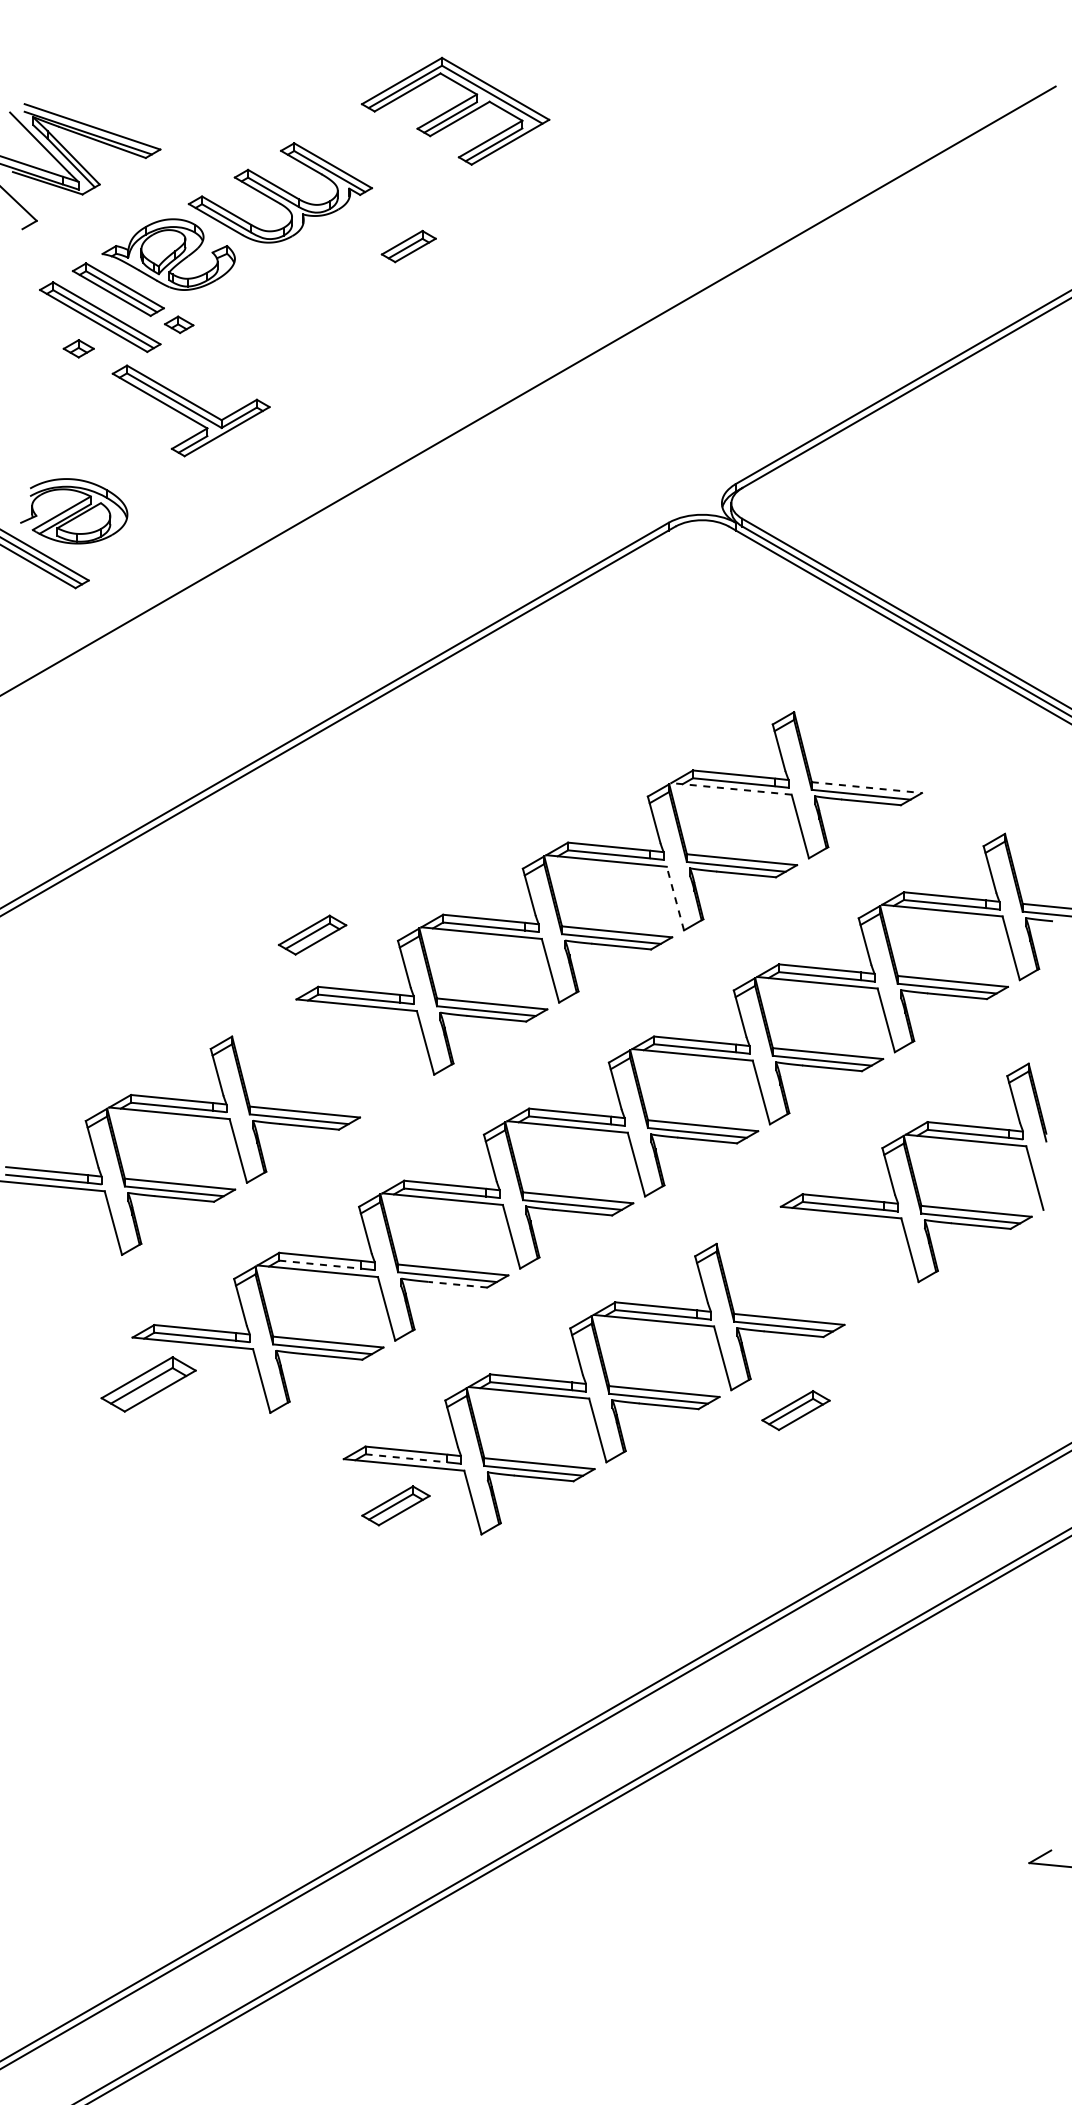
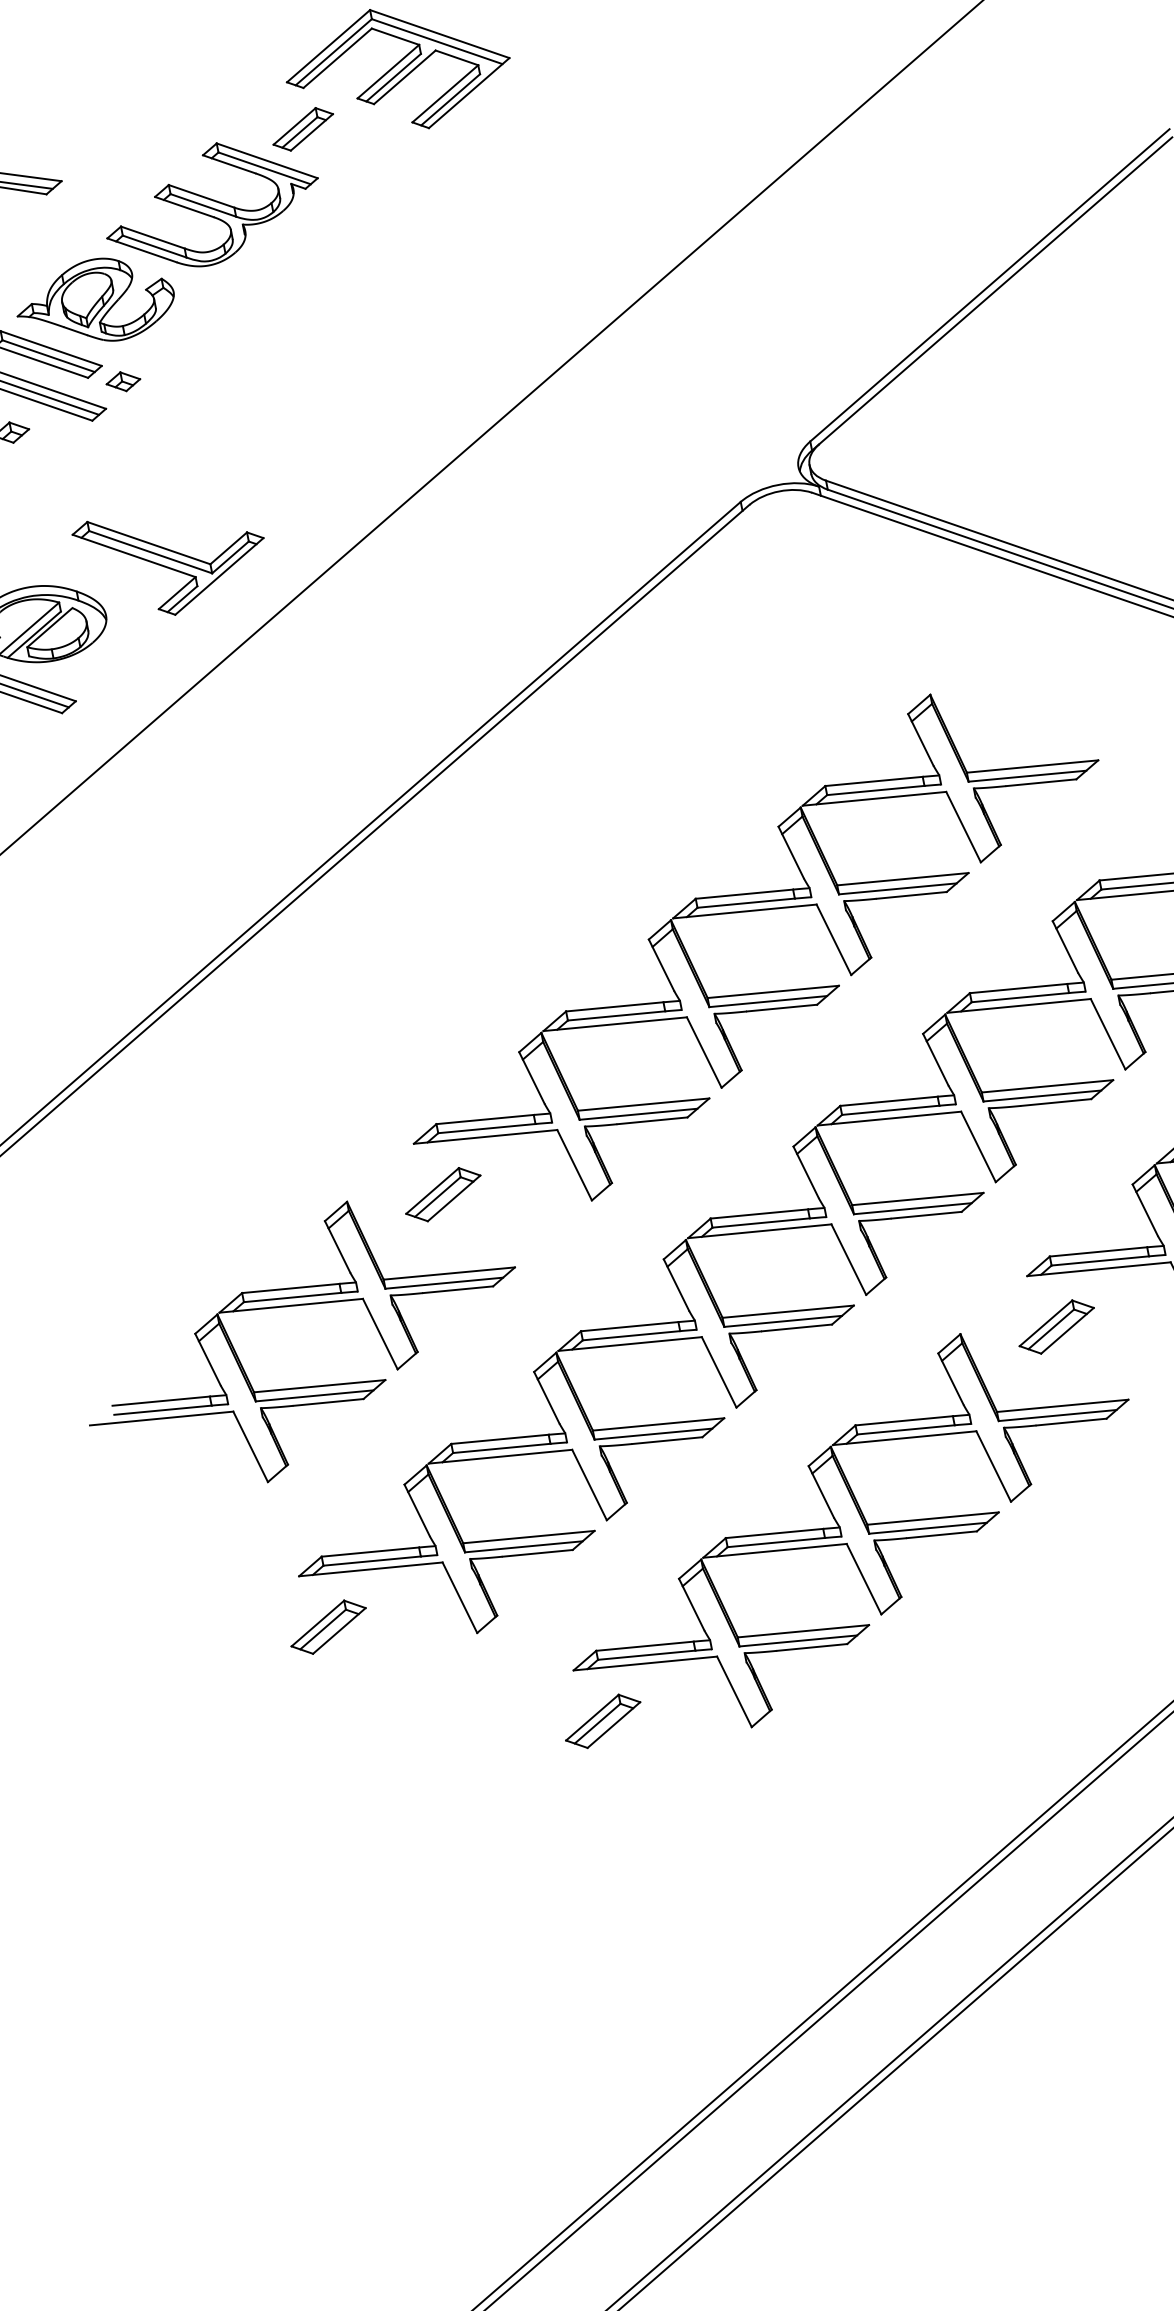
part: (408, 246) -> (302, 129), moved
part: (190, 410) -> (171, 560), moved
line: (867, 787) -> (1033, 766), dashed -> solid
line: (731, 788) -> (874, 798), dashed -> solid
line: (675, 898) -> (834, 939), dashed -> solid
part: (312, 934) -> (443, 1193), moved
line: (320, 1264) -> (502, 1448), dashed -> solid
line: (457, 1284) -> (666, 1440), dashed -> solid
part: (148, 1383) -> (328, 1626), size x0.71
part: (795, 1410) -> (1056, 1327), moved
line: (406, 1458) -> (646, 1655), dashed -> solid
part: (395, 1505) -> (602, 1721), moved

